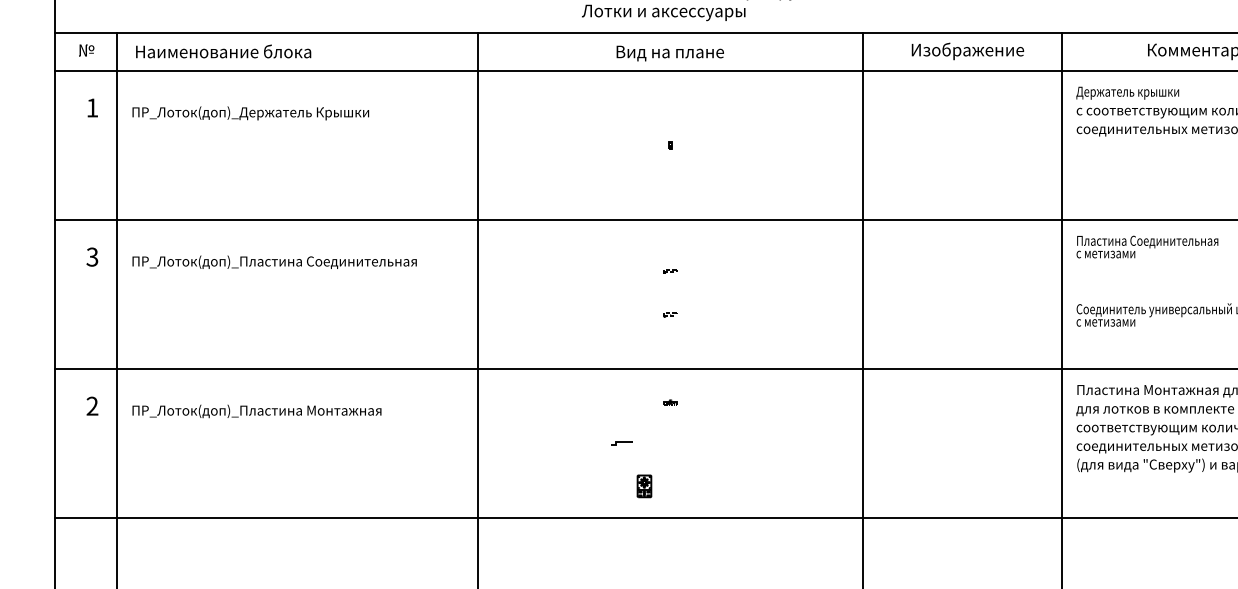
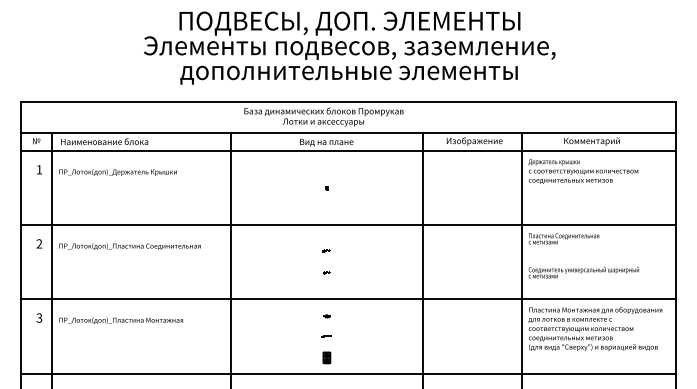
text: (92, 258) -> (39, 244), 3 -> 2
text: (92, 407) -> (39, 318), 2 -> 3
part: (621, 443) -> (326, 336), moved
part: (643, 485) -> (326, 357), moved

